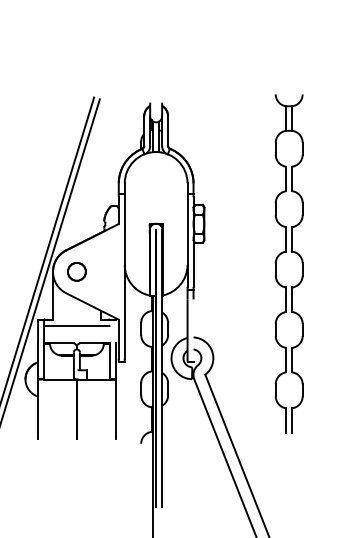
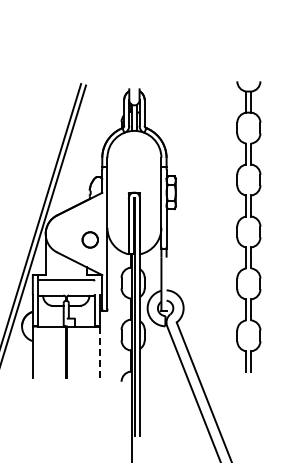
circle: (76, 271) -> (89, 239), moved
line: (115, 409) -> (99, 352), solid -> dashed

